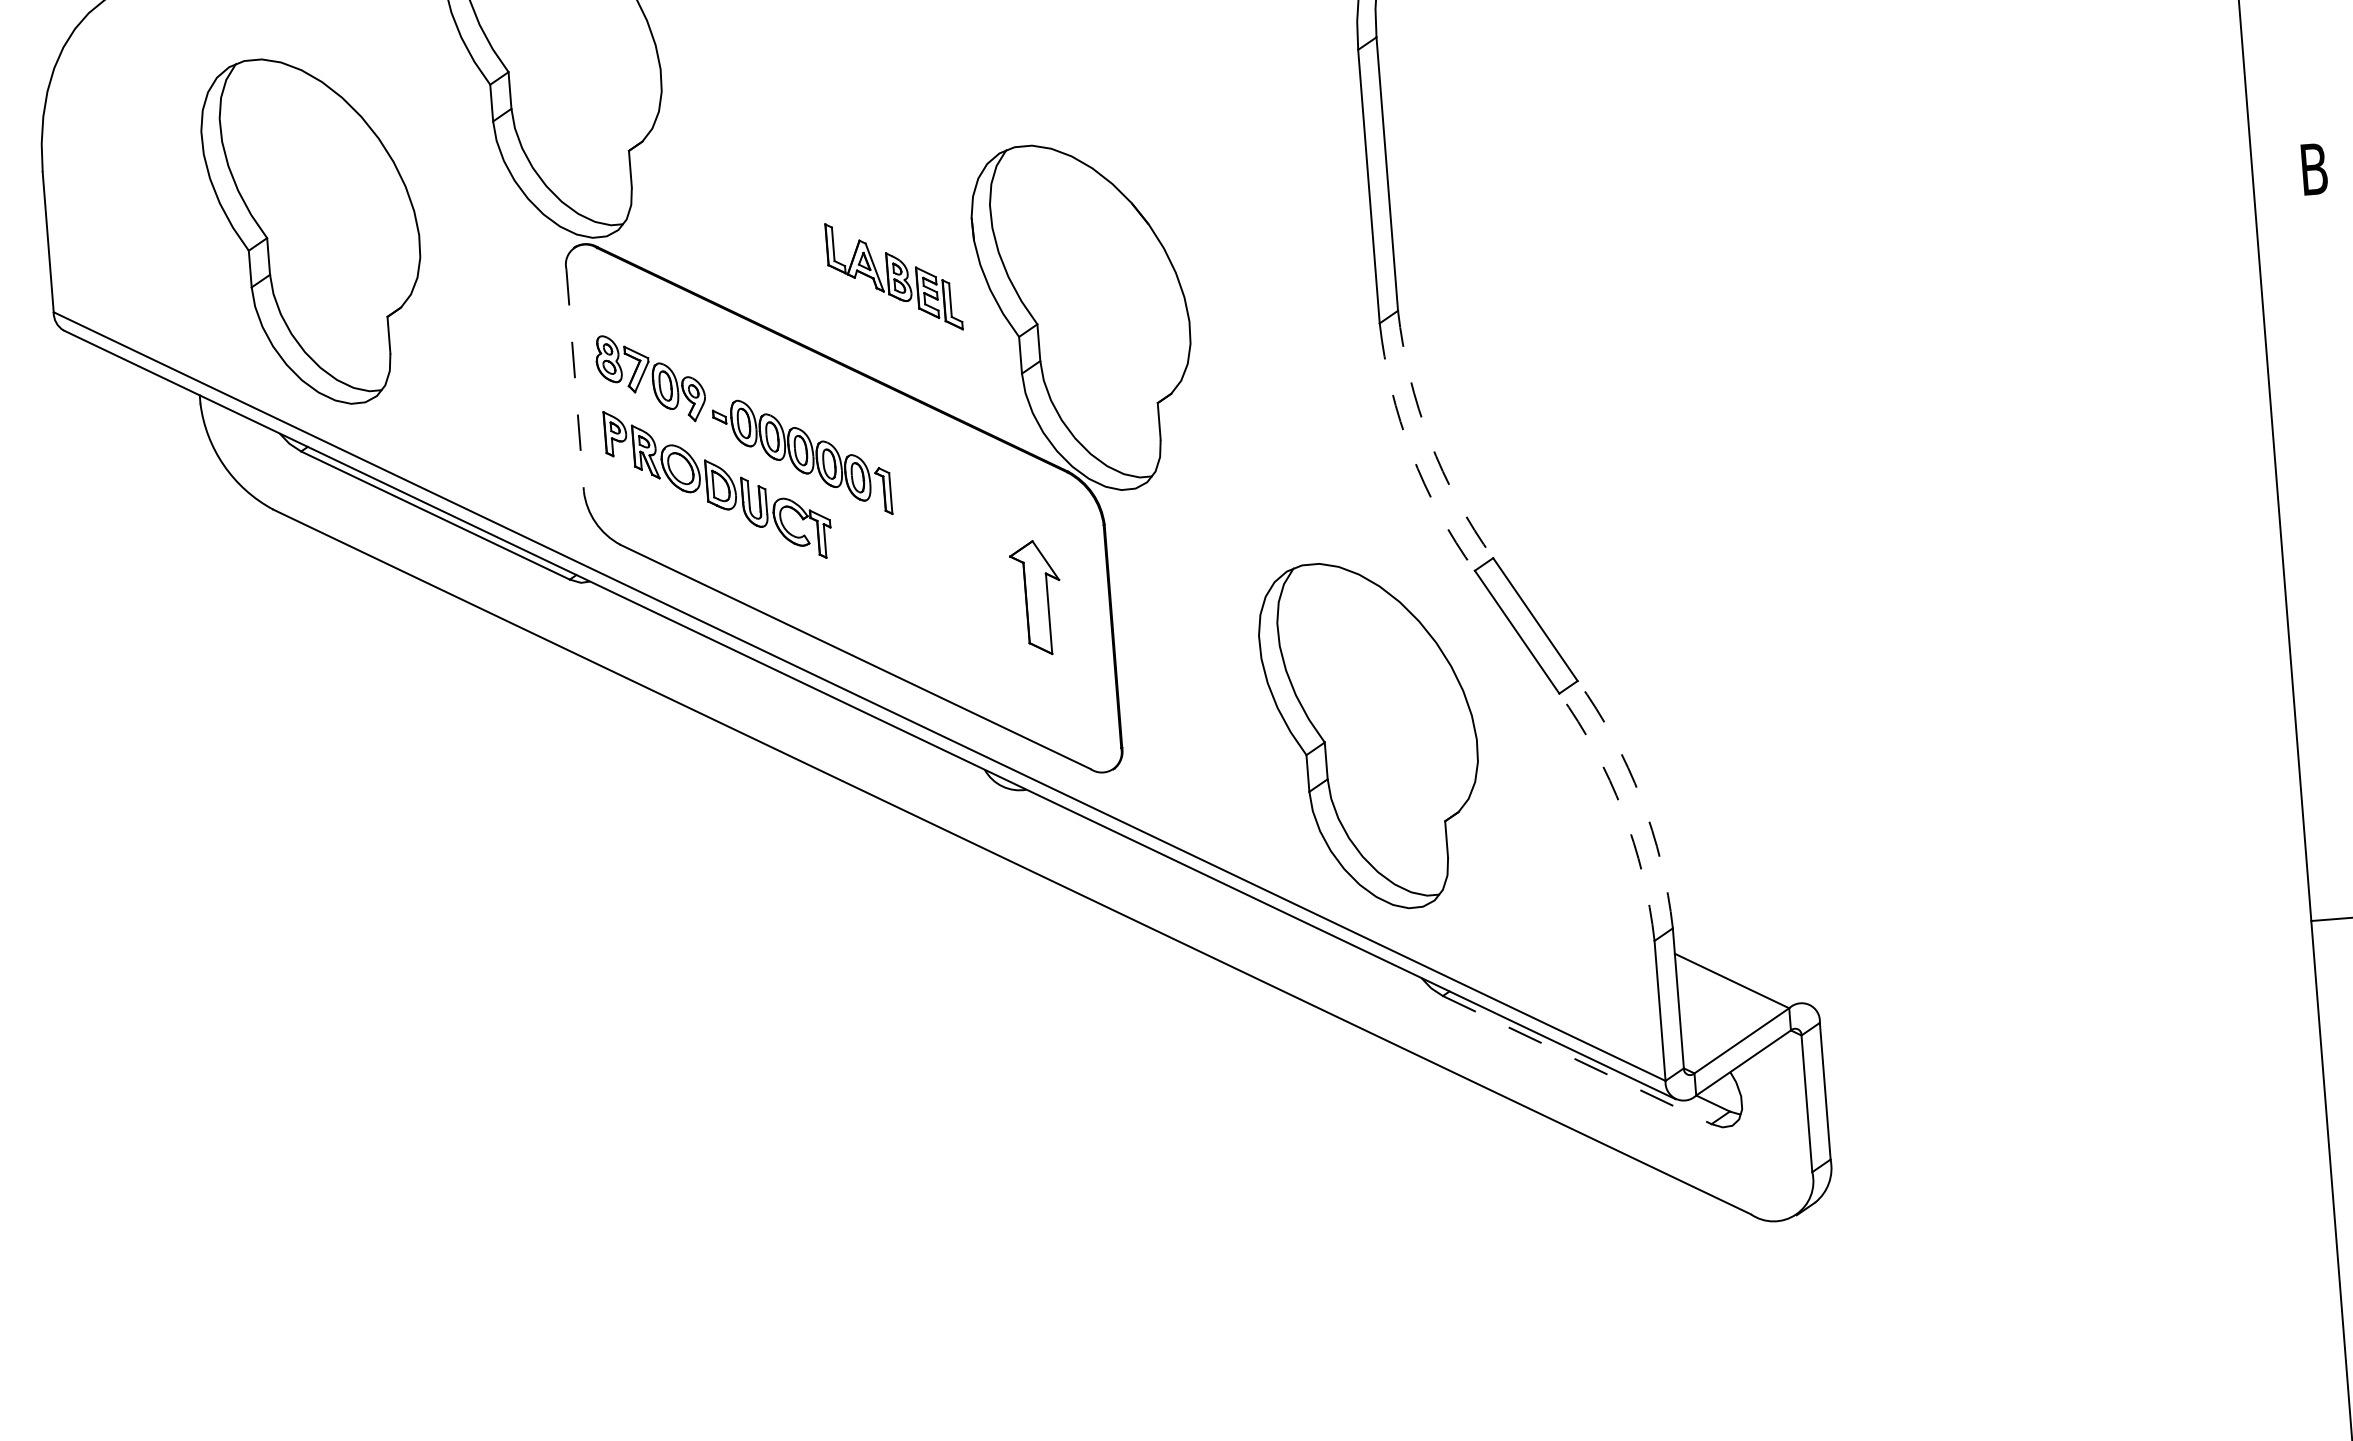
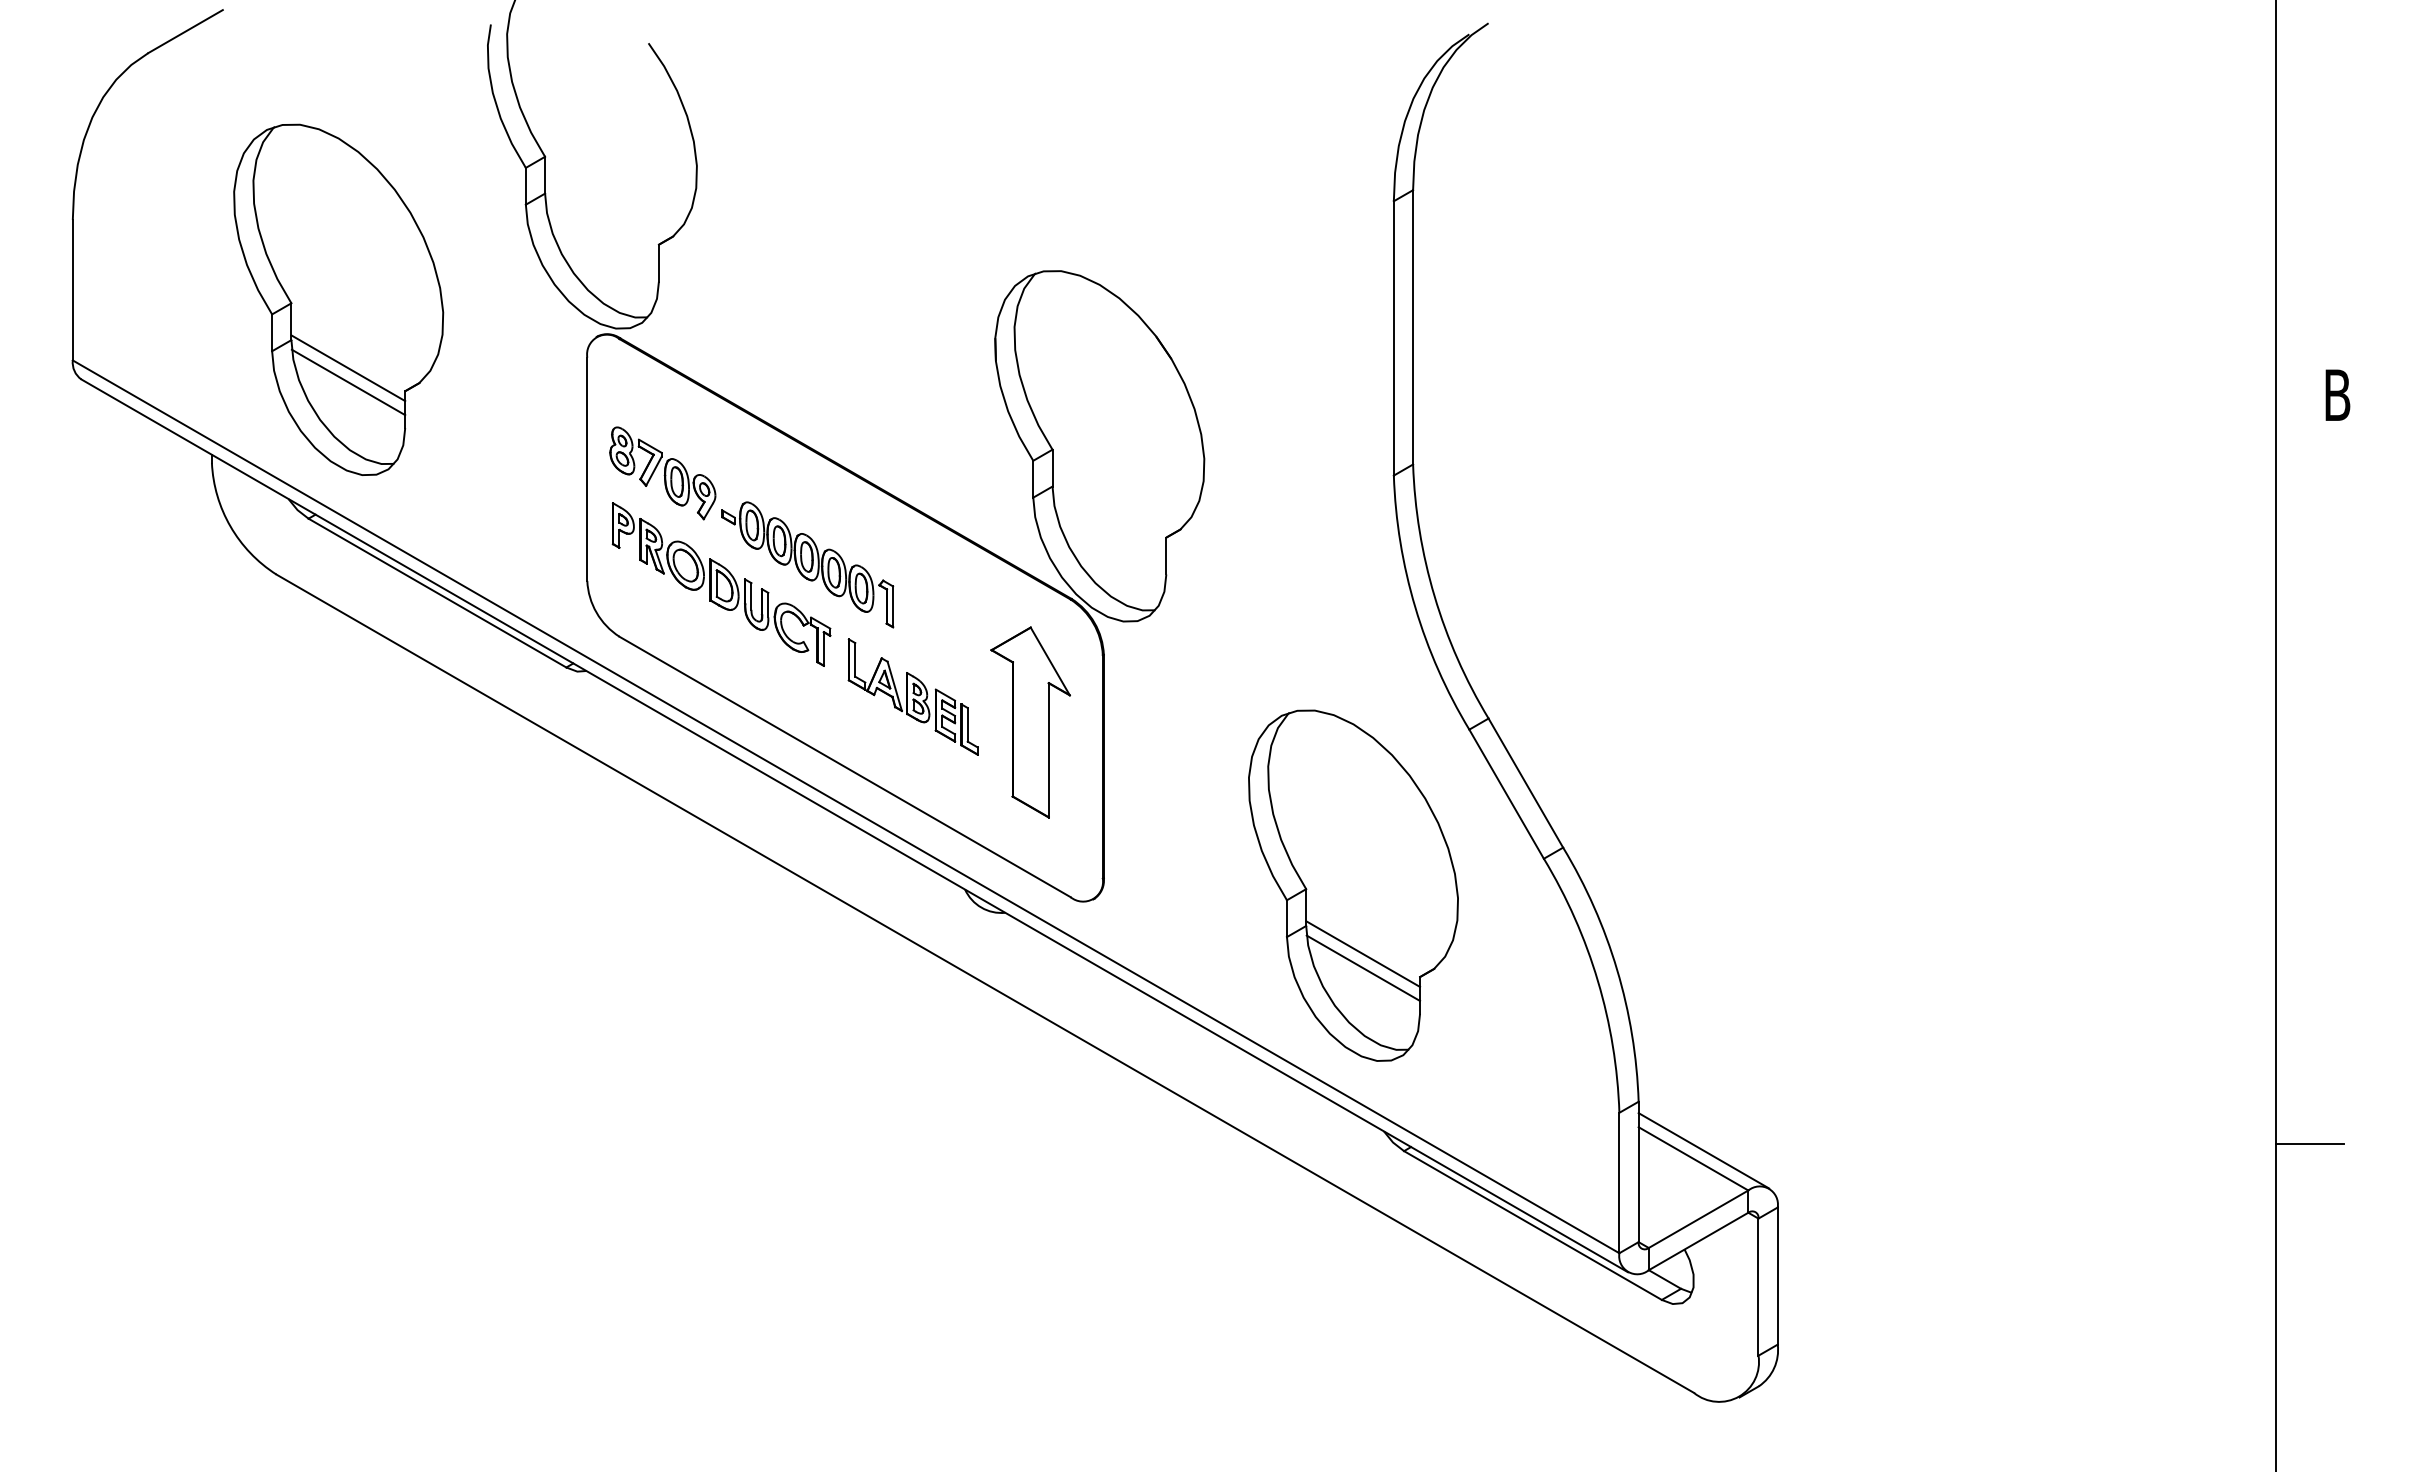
part: (893, 276) -> (912, 696), moved
line: (329, 298) -> (348, 368), added
line: (330, 312) -> (348, 382), added
line: (575, 380) -> (587, 469), dashed -> solid
arc: (1429, 440) -> (1434, 596), dashed -> solid
arc: (1411, 453) -> (1415, 607), dashed -> solid
part: (1036, 598) -> (1030, 722), size x1.67
arc: (1641, 798) -> (1617, 969), dashed -> solid
line: (1386, 802) -> (1363, 953), added
arc: (1622, 810) -> (1597, 980), dashed -> solid
line: (1388, 816) -> (1363, 967), added
line: (1741, 971) -> (1703, 1150), added
line: (1576, 1060) -> (1532, 1225), dashed -> solid

